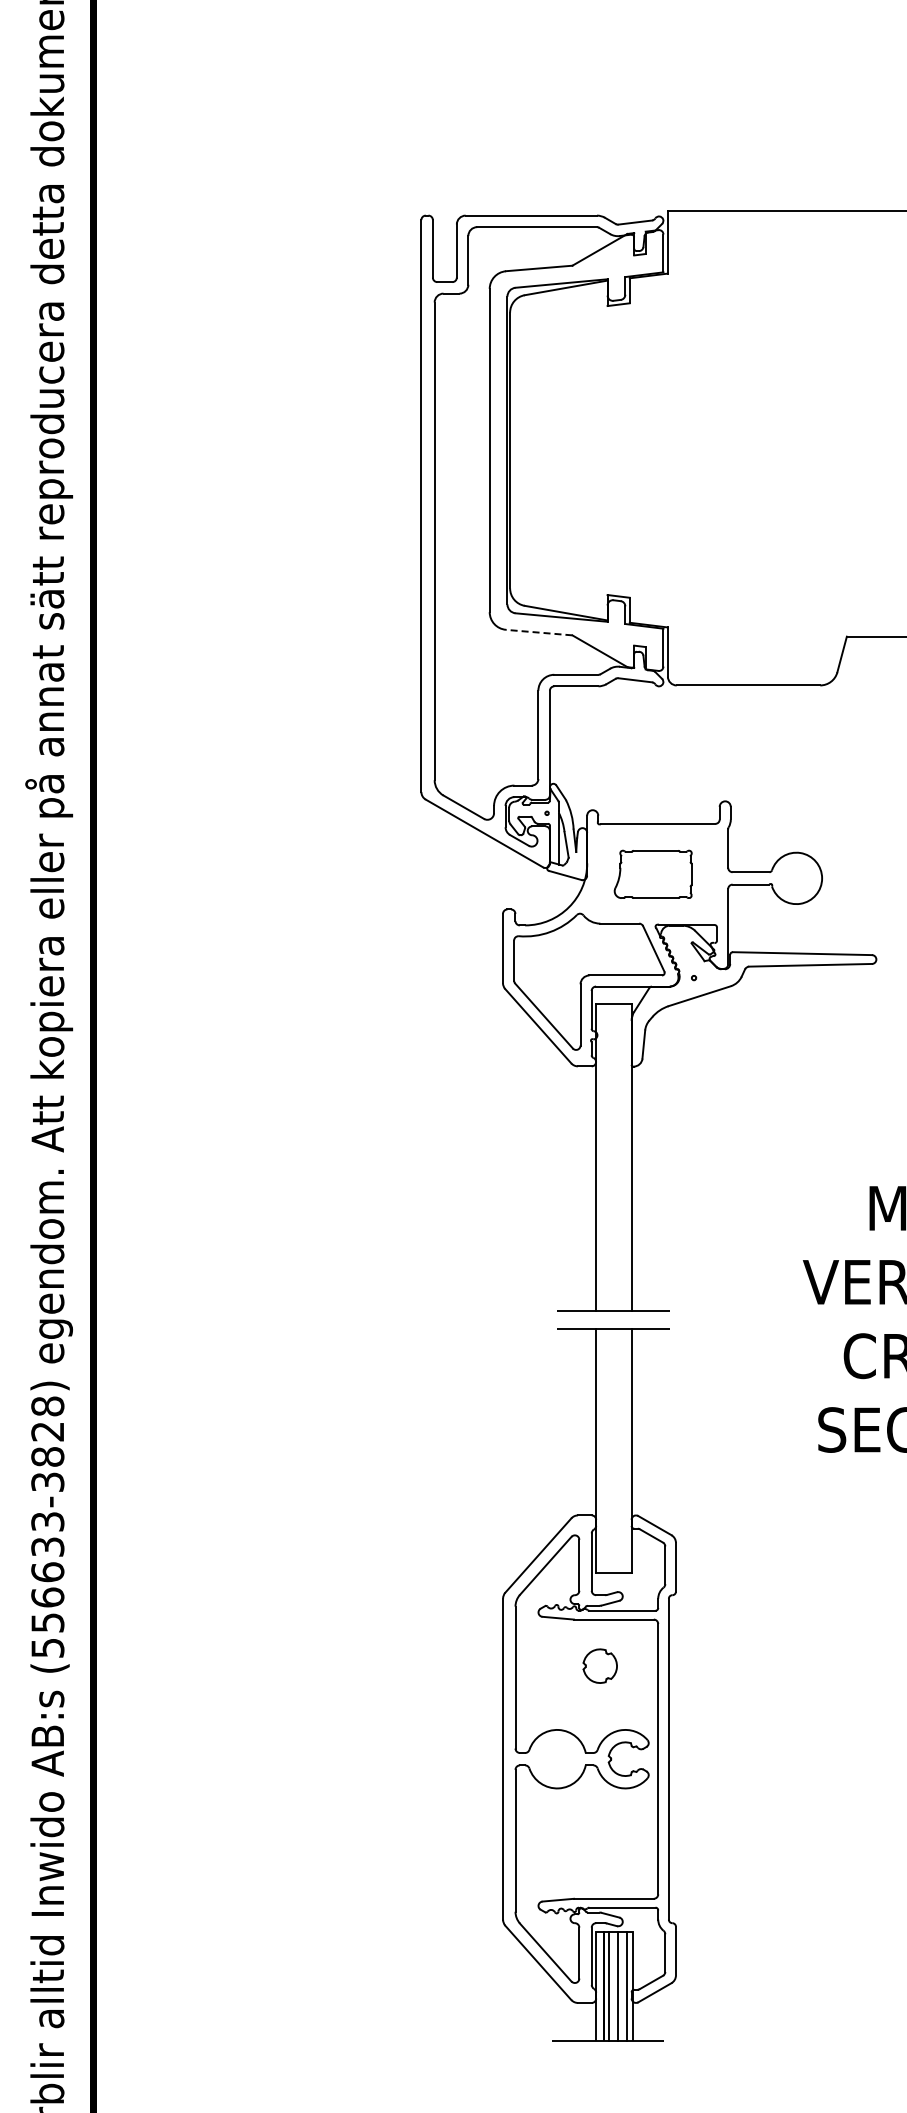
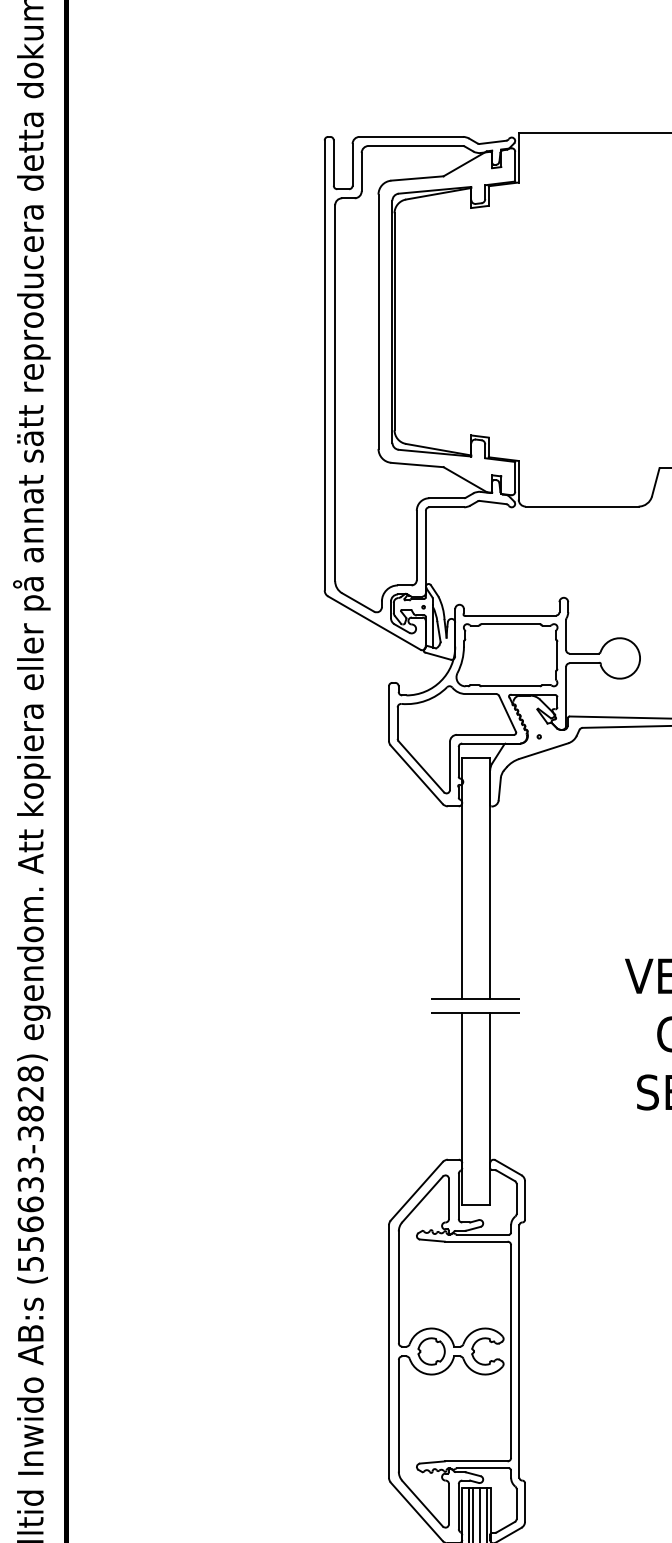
line: (538, 632) -> (416, 464), dashed -> solid
part: (653, 874) -> (507, 655), size x1.67
part: (599, 1665) -> (431, 1350), moved

